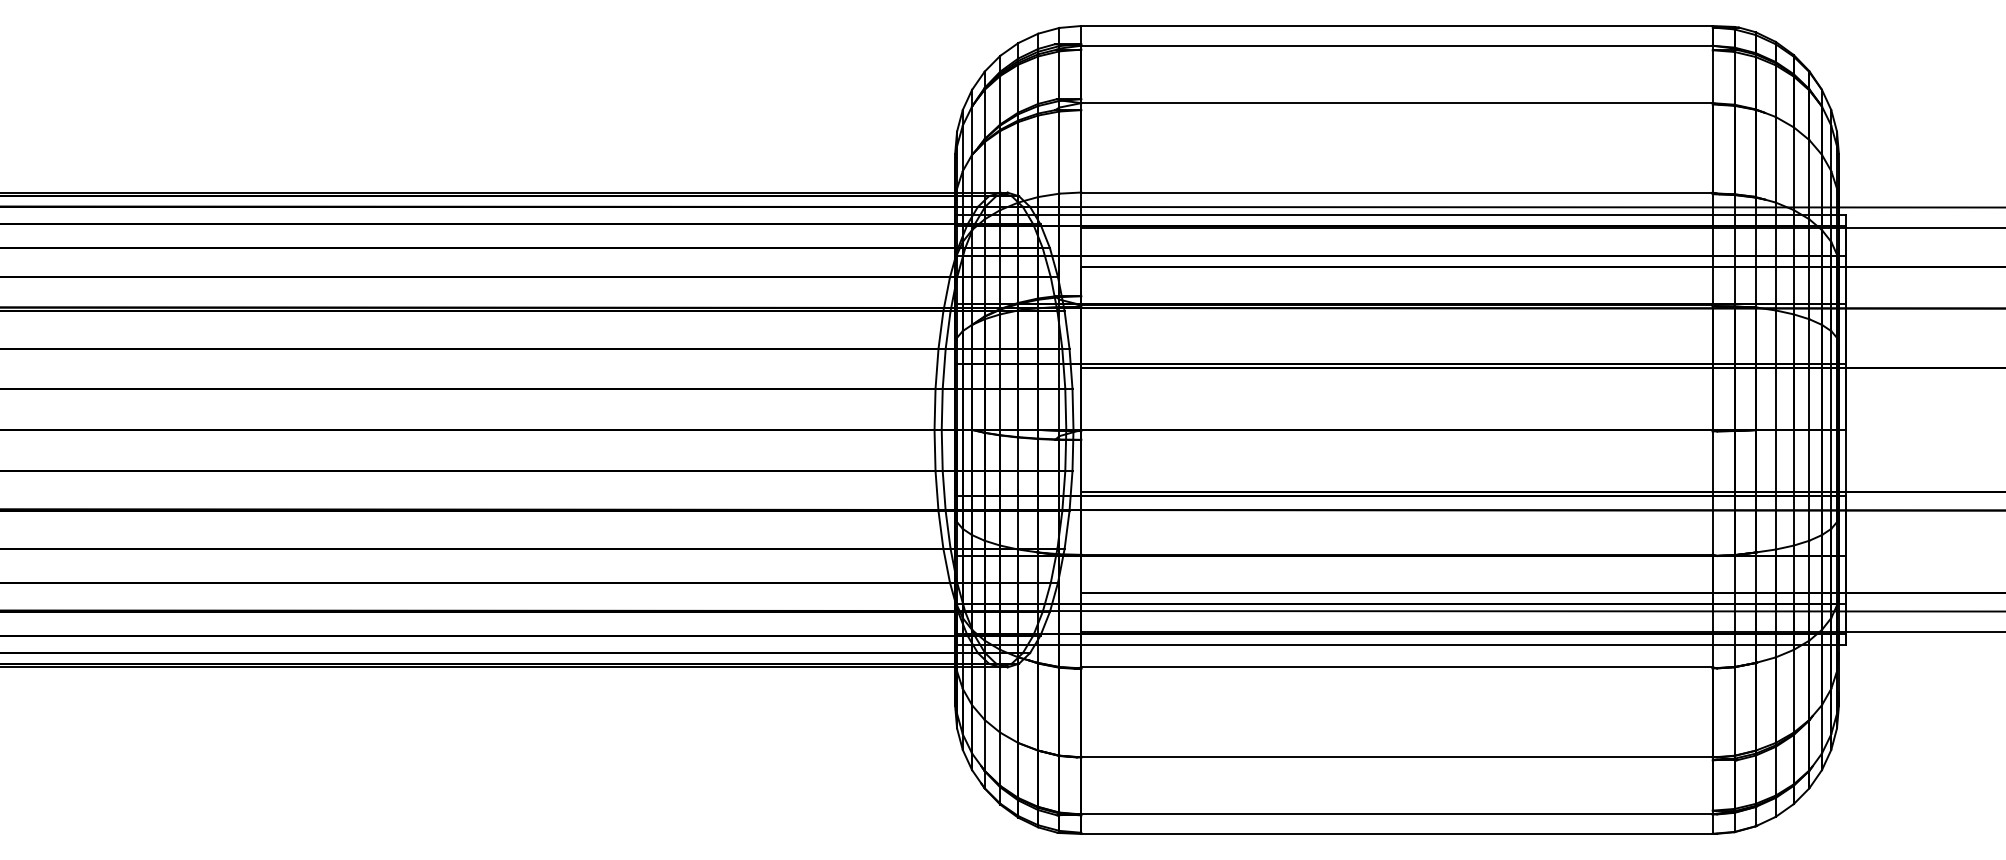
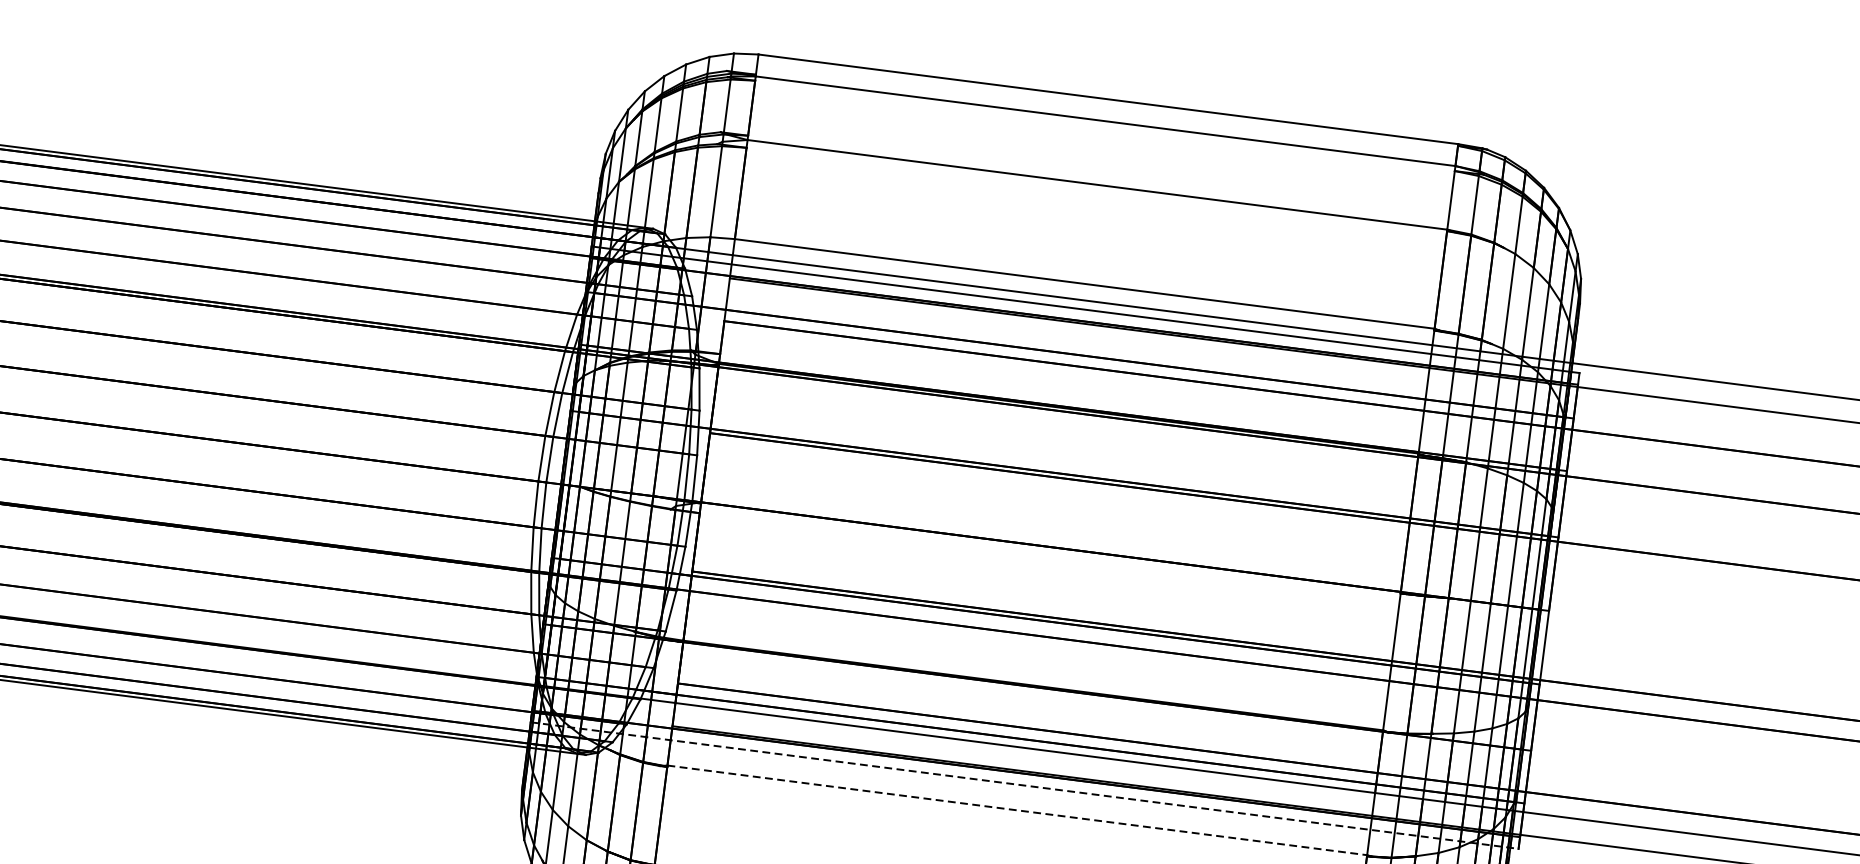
line: (1400, 644) -> (1024, 785), solid -> dashed
line: (1397, 667) -> (1017, 810), solid -> dashed

